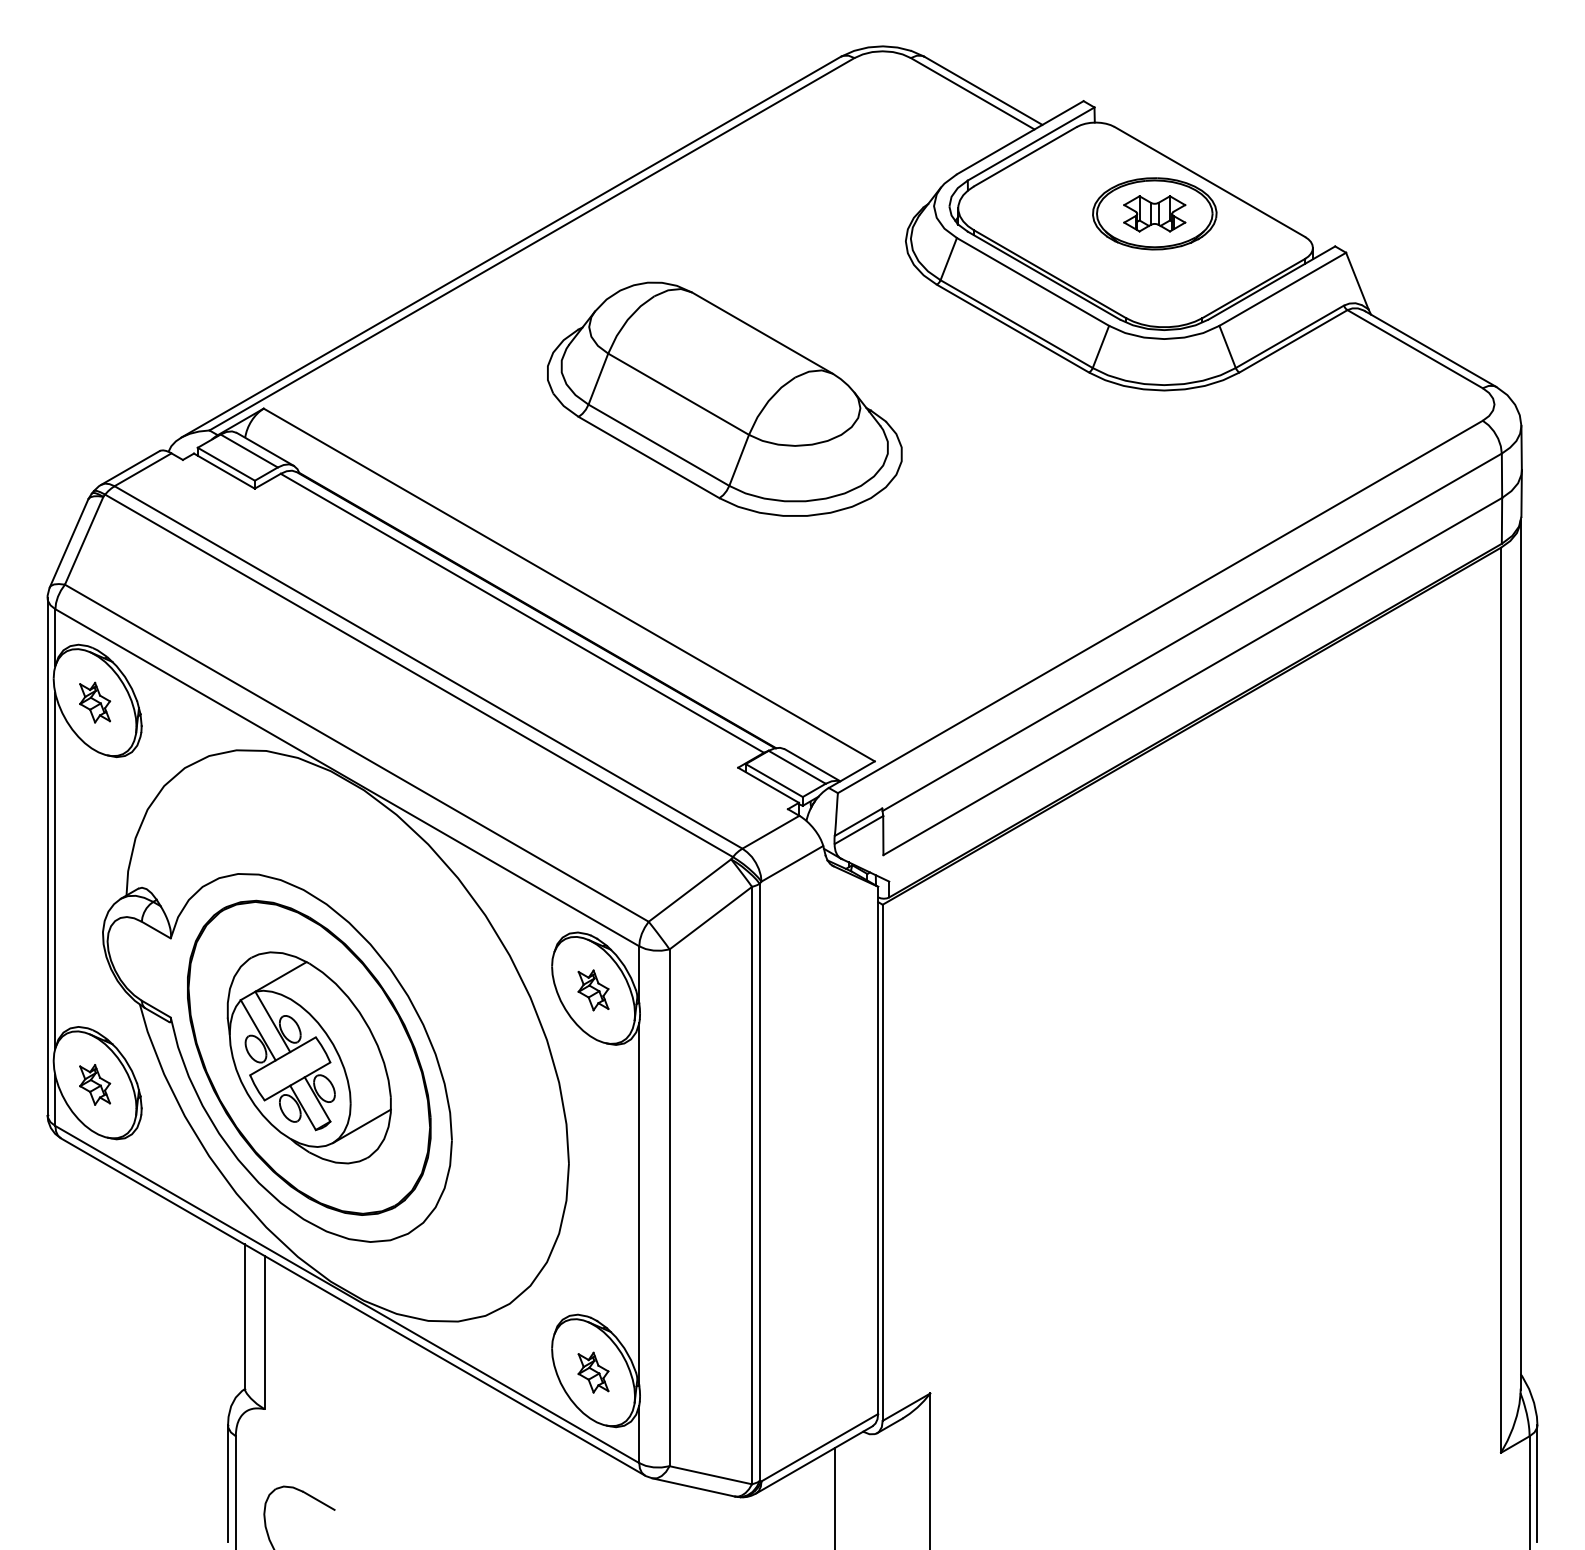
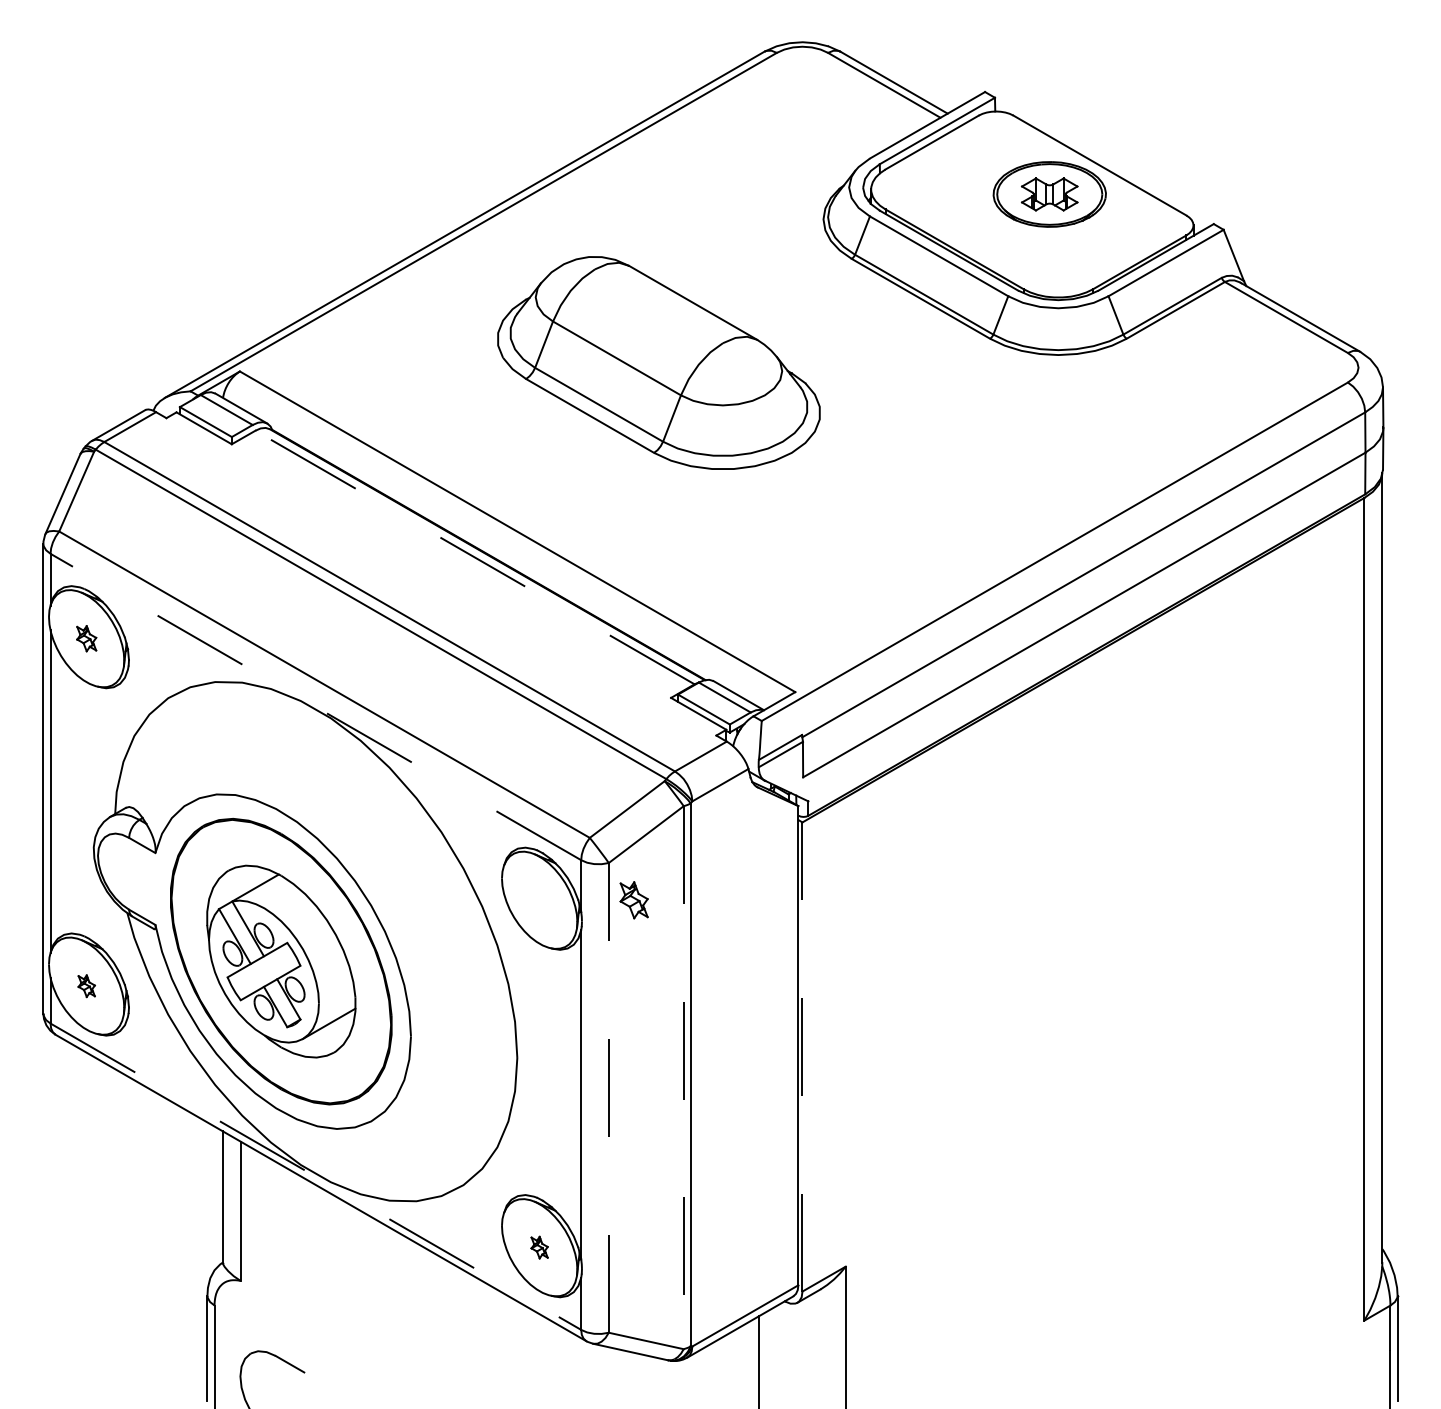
line: (522, 613) -> (475, 557), solid -> dashed
part: (95, 702) -> (86, 638), size x0.7
line: (346, 777) -> (315, 706), solid -> dashed
part: (593, 990) -> (634, 900), moved
part: (95, 1084) -> (86, 985), size x0.6
line: (882, 1162) -> (802, 1056), solid -> dashed
line: (752, 1185) -> (684, 1077), solid -> dashed
line: (669, 1207) -> (608, 1097), solid -> dashed
line: (347, 1294) -> (316, 1176), solid -> dashed
part: (593, 1372) -> (539, 1247), size x0.6

